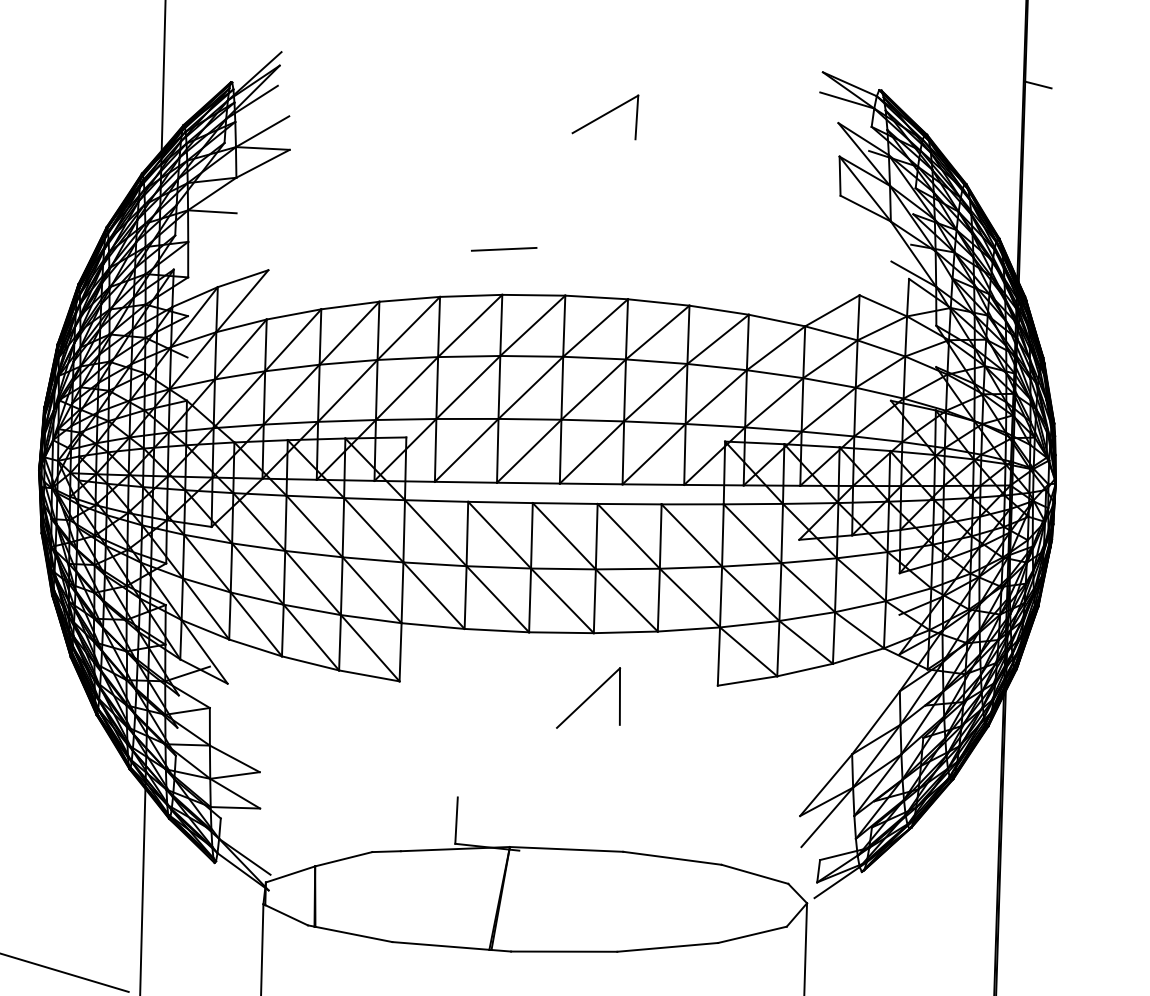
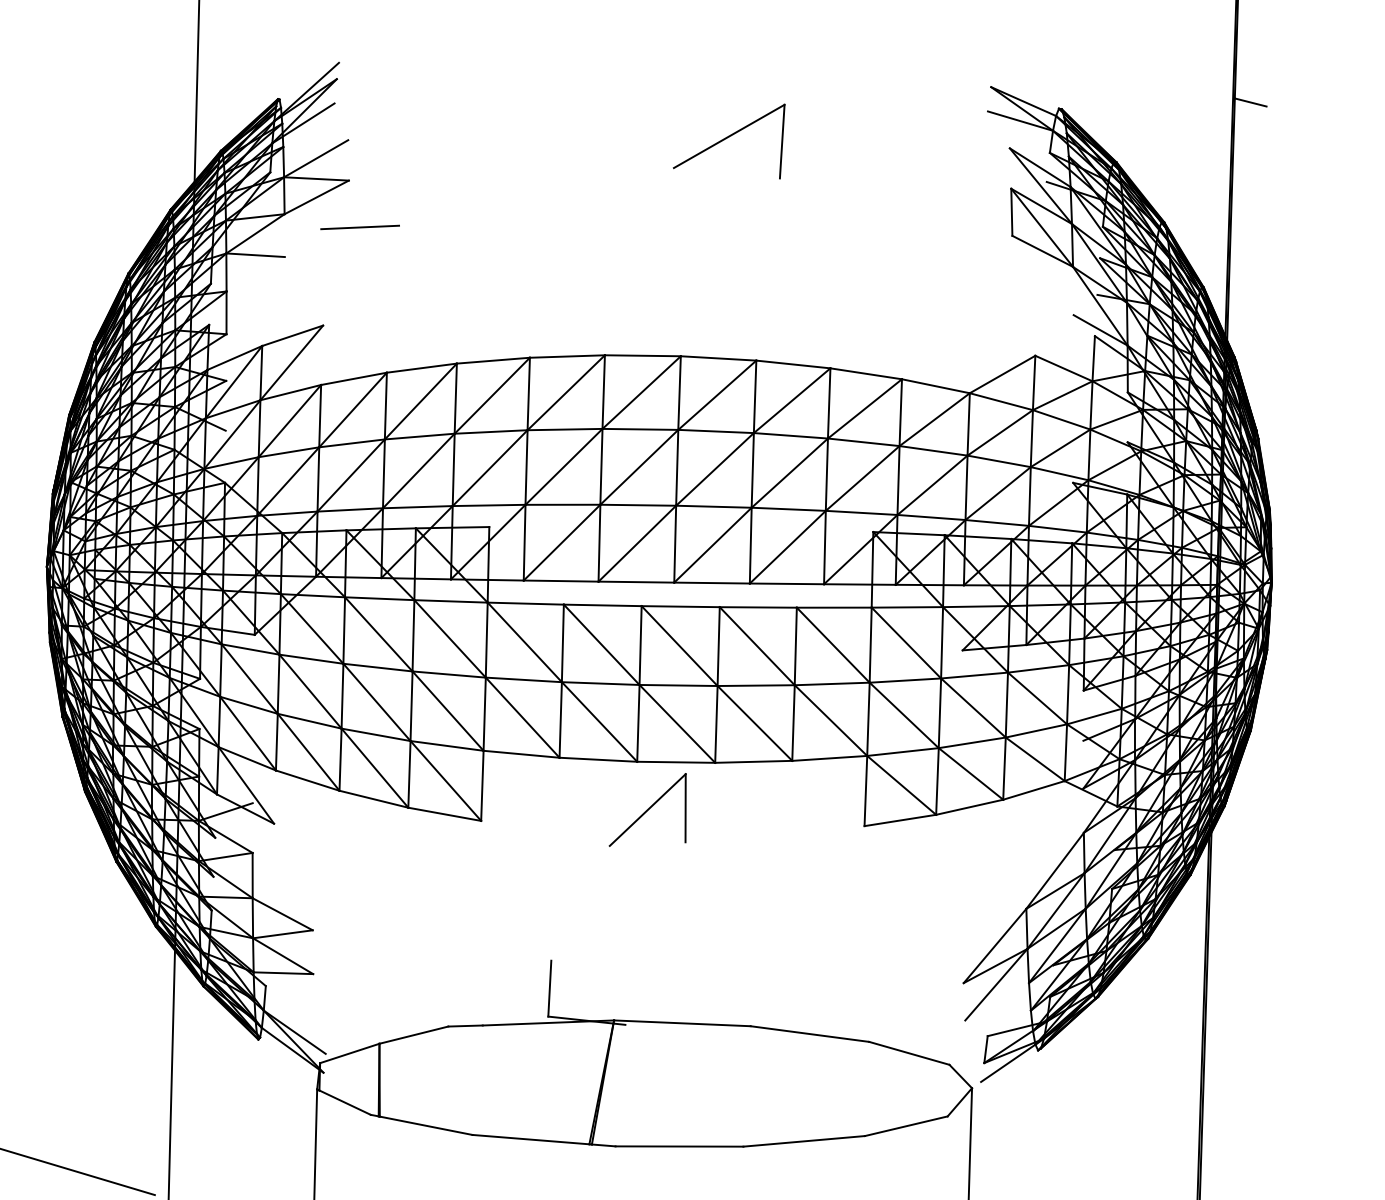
part: (604, 117) -> (728, 141), size x1.4
line: (503, 249) -> (359, 227), moved
part: (588, 697) -> (647, 809), moved

